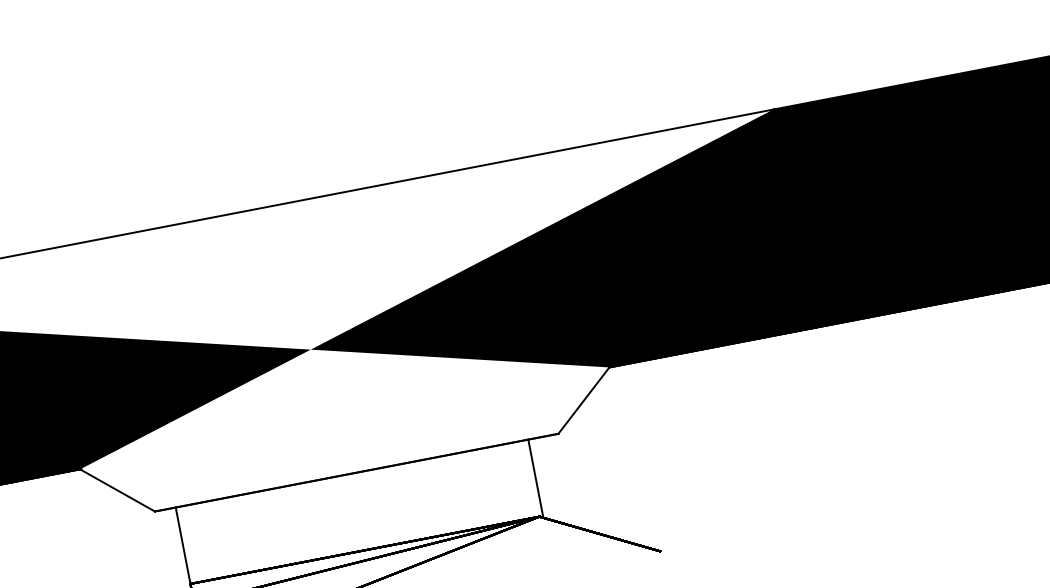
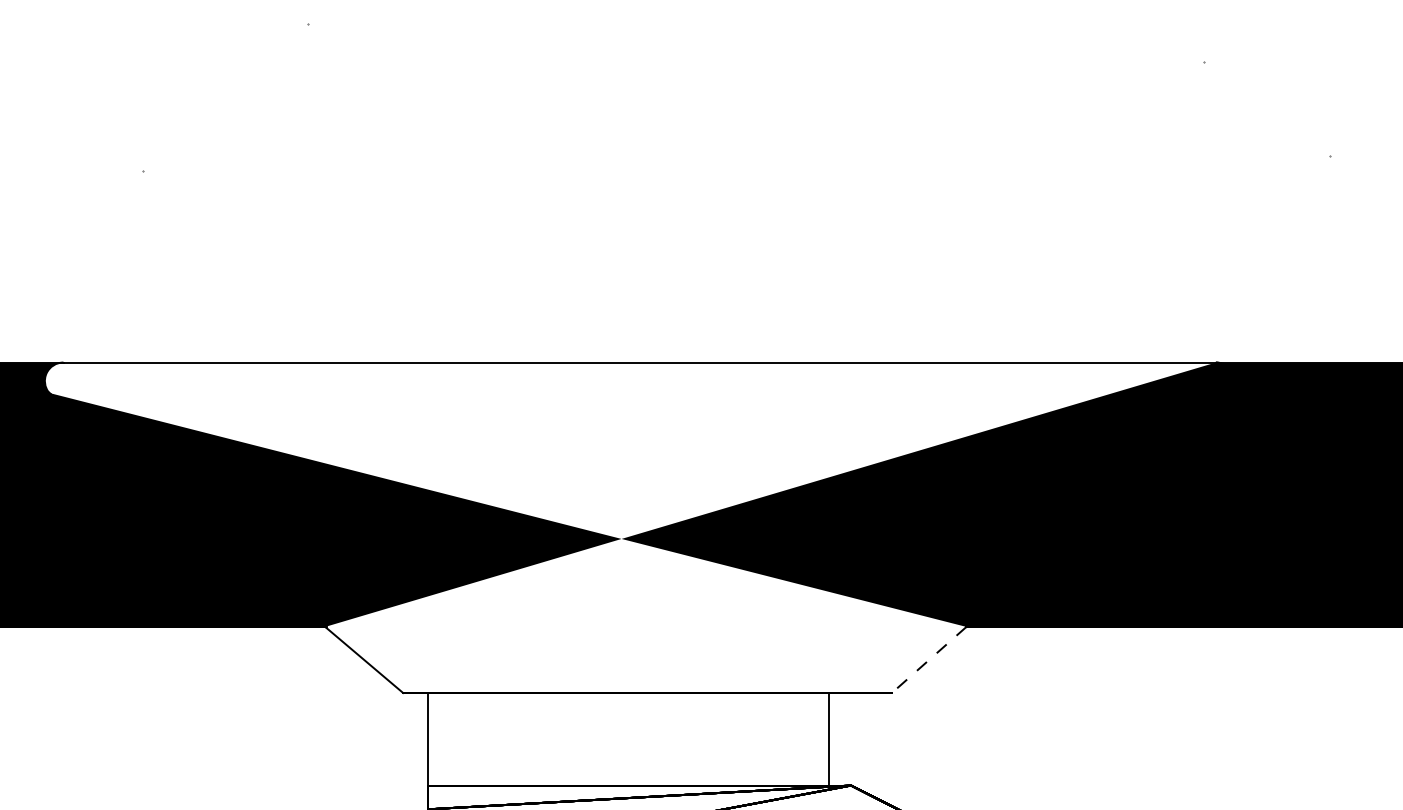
line: (584, 400) -> (929, 659), solid -> dashed
line: (535, 478) -> (829, 739), moved

